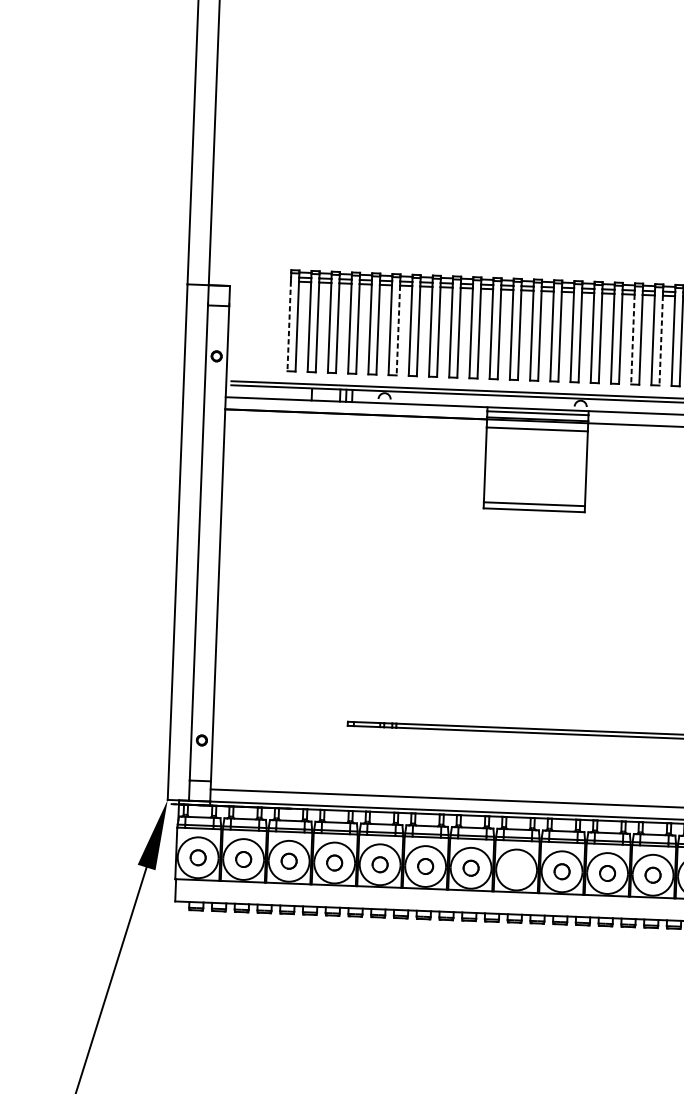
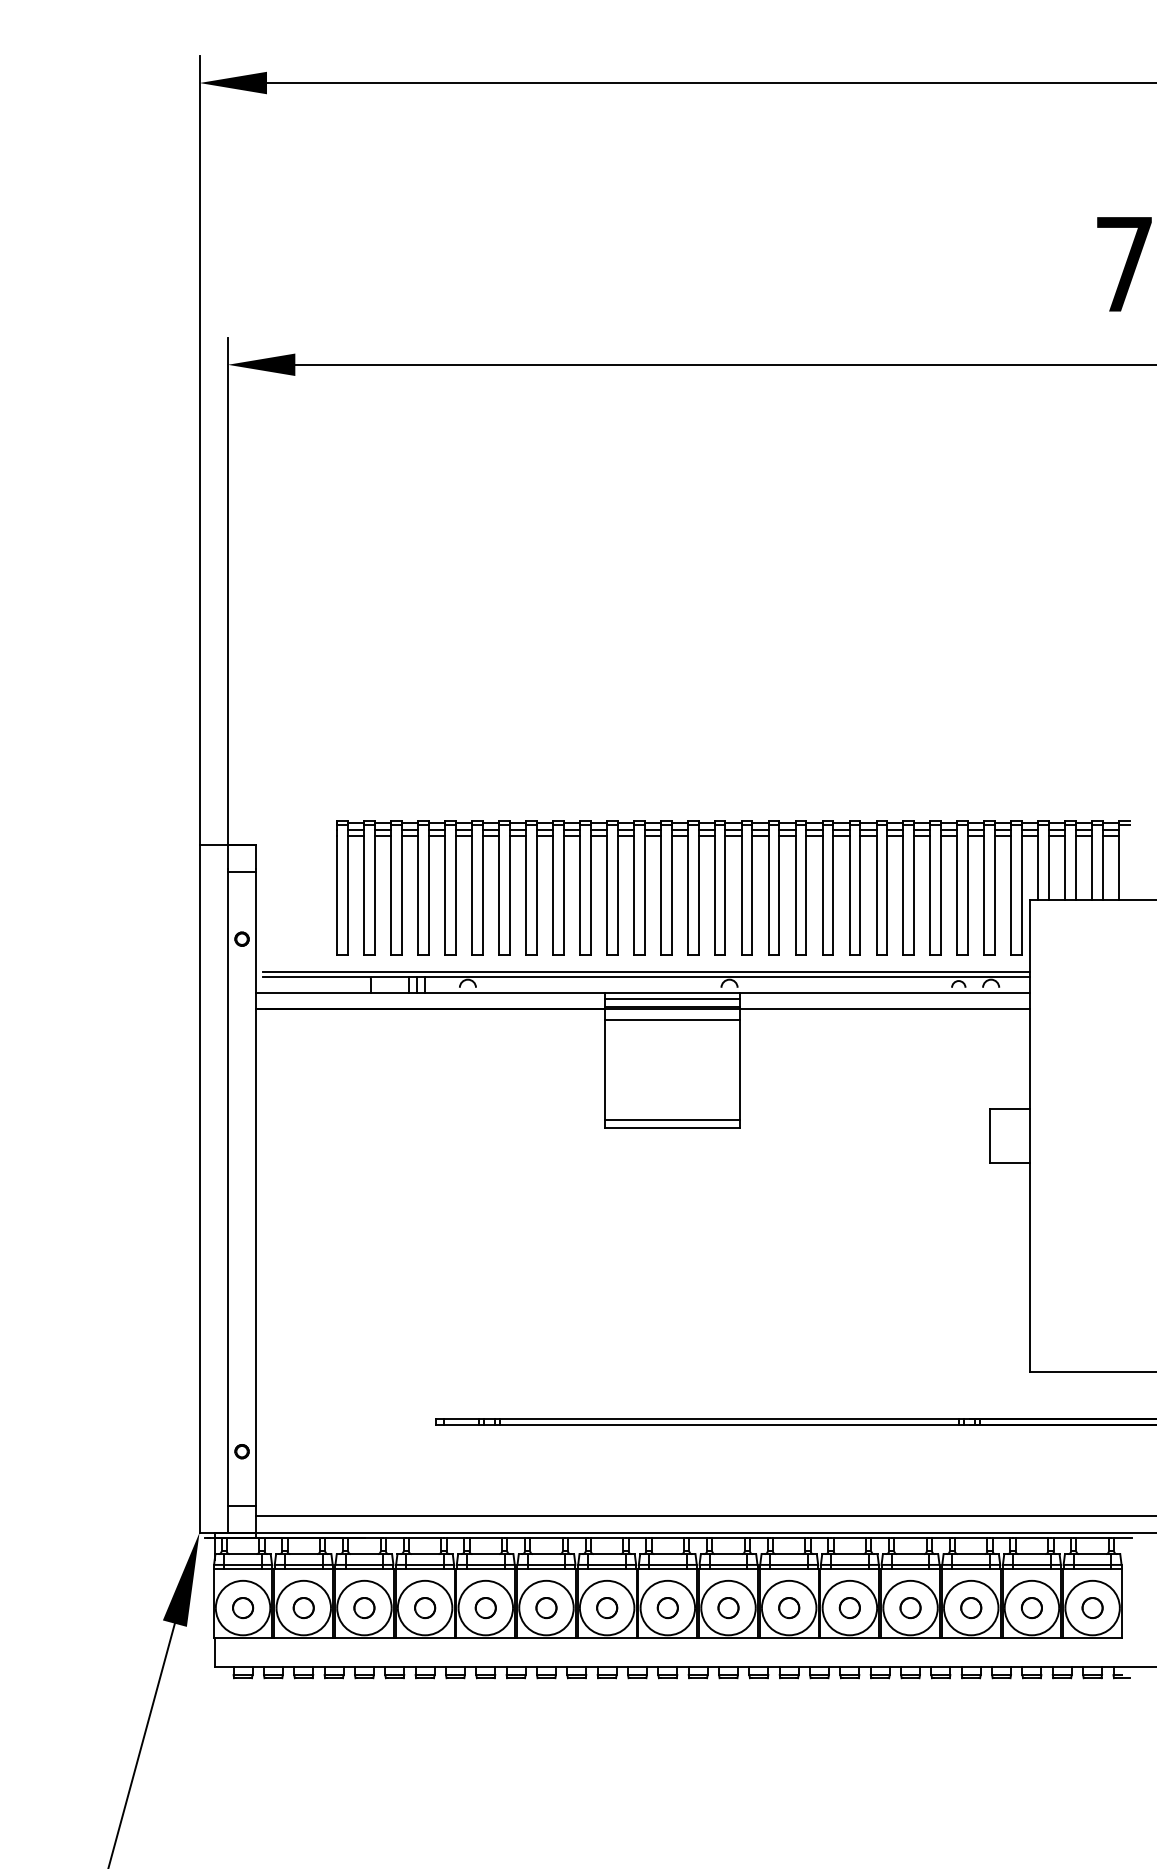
line: (289, 326) -> (337, 895), dashed -> solid
line: (398, 330) -> (482, 895), dashed -> solid
line: (632, 339) -> (795, 895), dashed -> solid
line: (661, 340) -> (833, 895), dashed -> solid
part: (516, 870) -> (667, 1608), added

